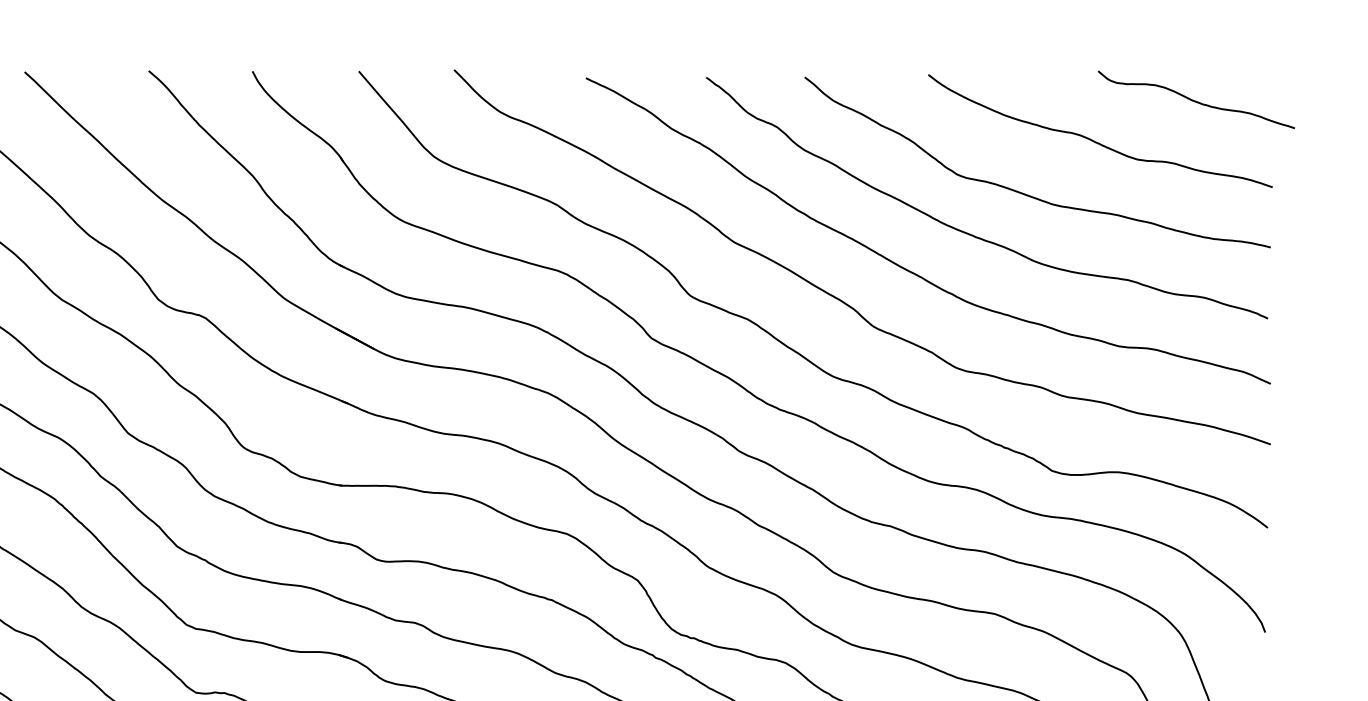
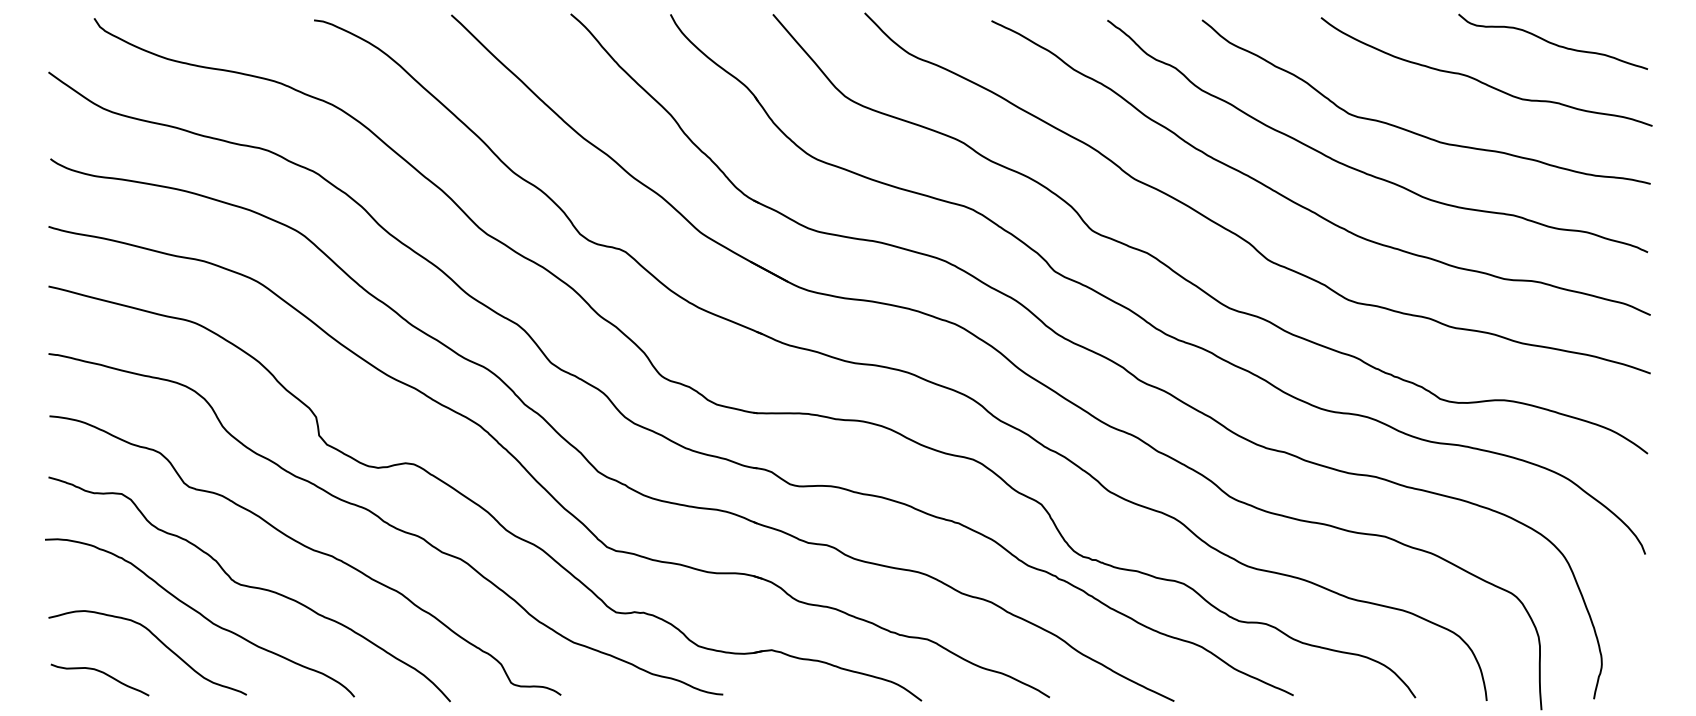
curve: (1195, 100) -> (1552, 42), moved

